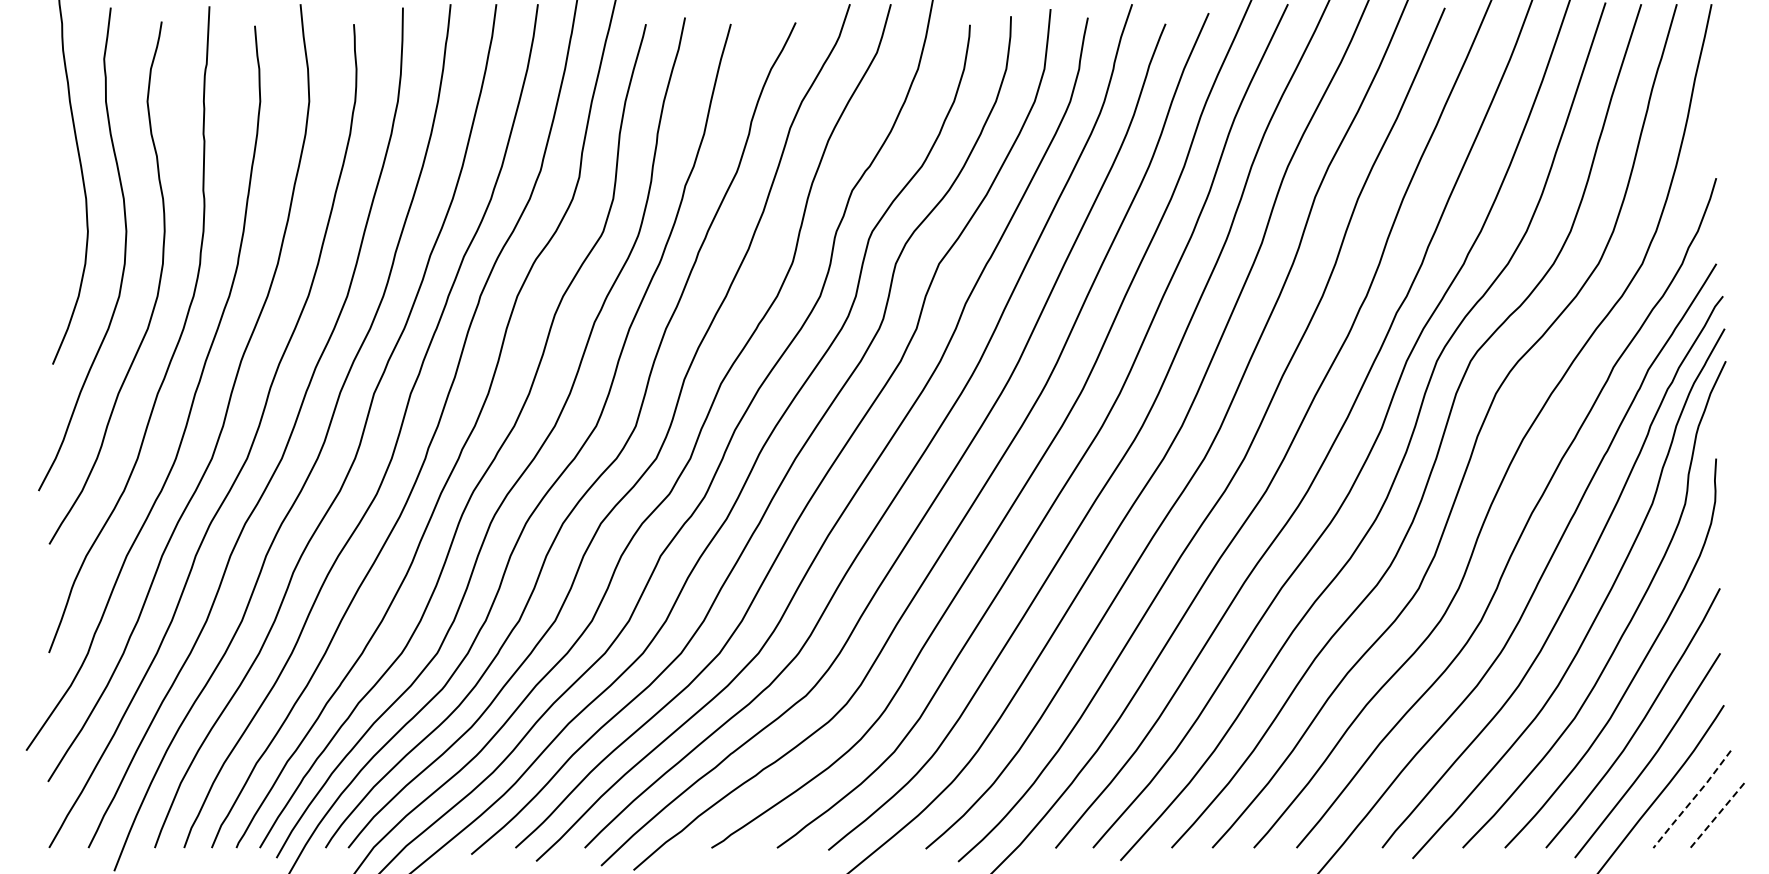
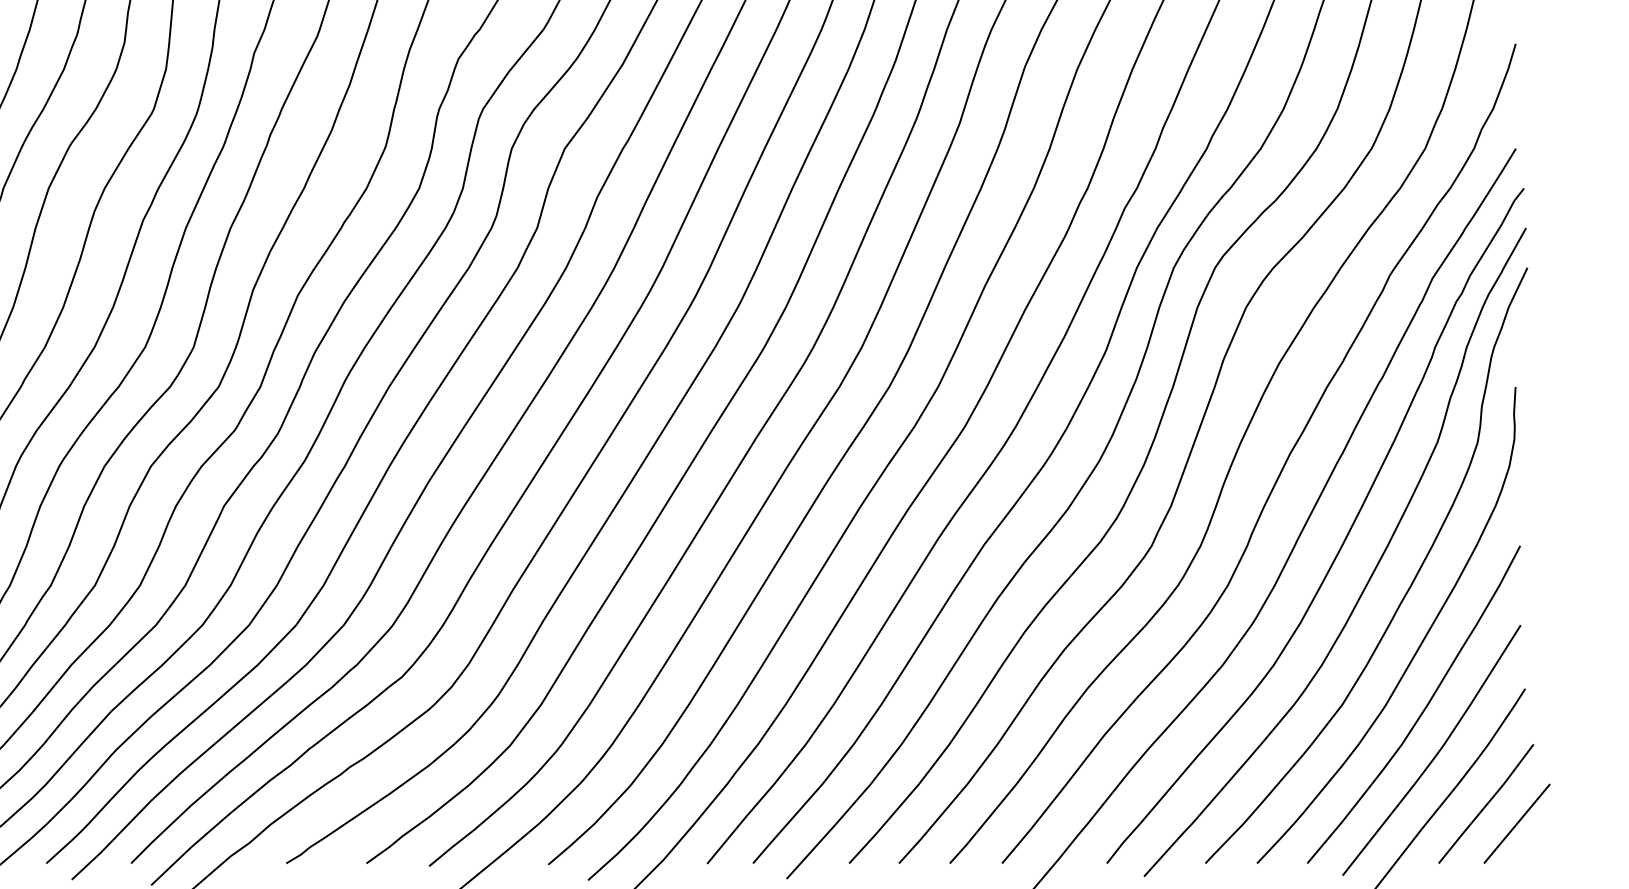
line: (1692, 800) -> (1486, 805), dashed -> solid
line: (1717, 815) -> (1517, 823), dashed -> solid

